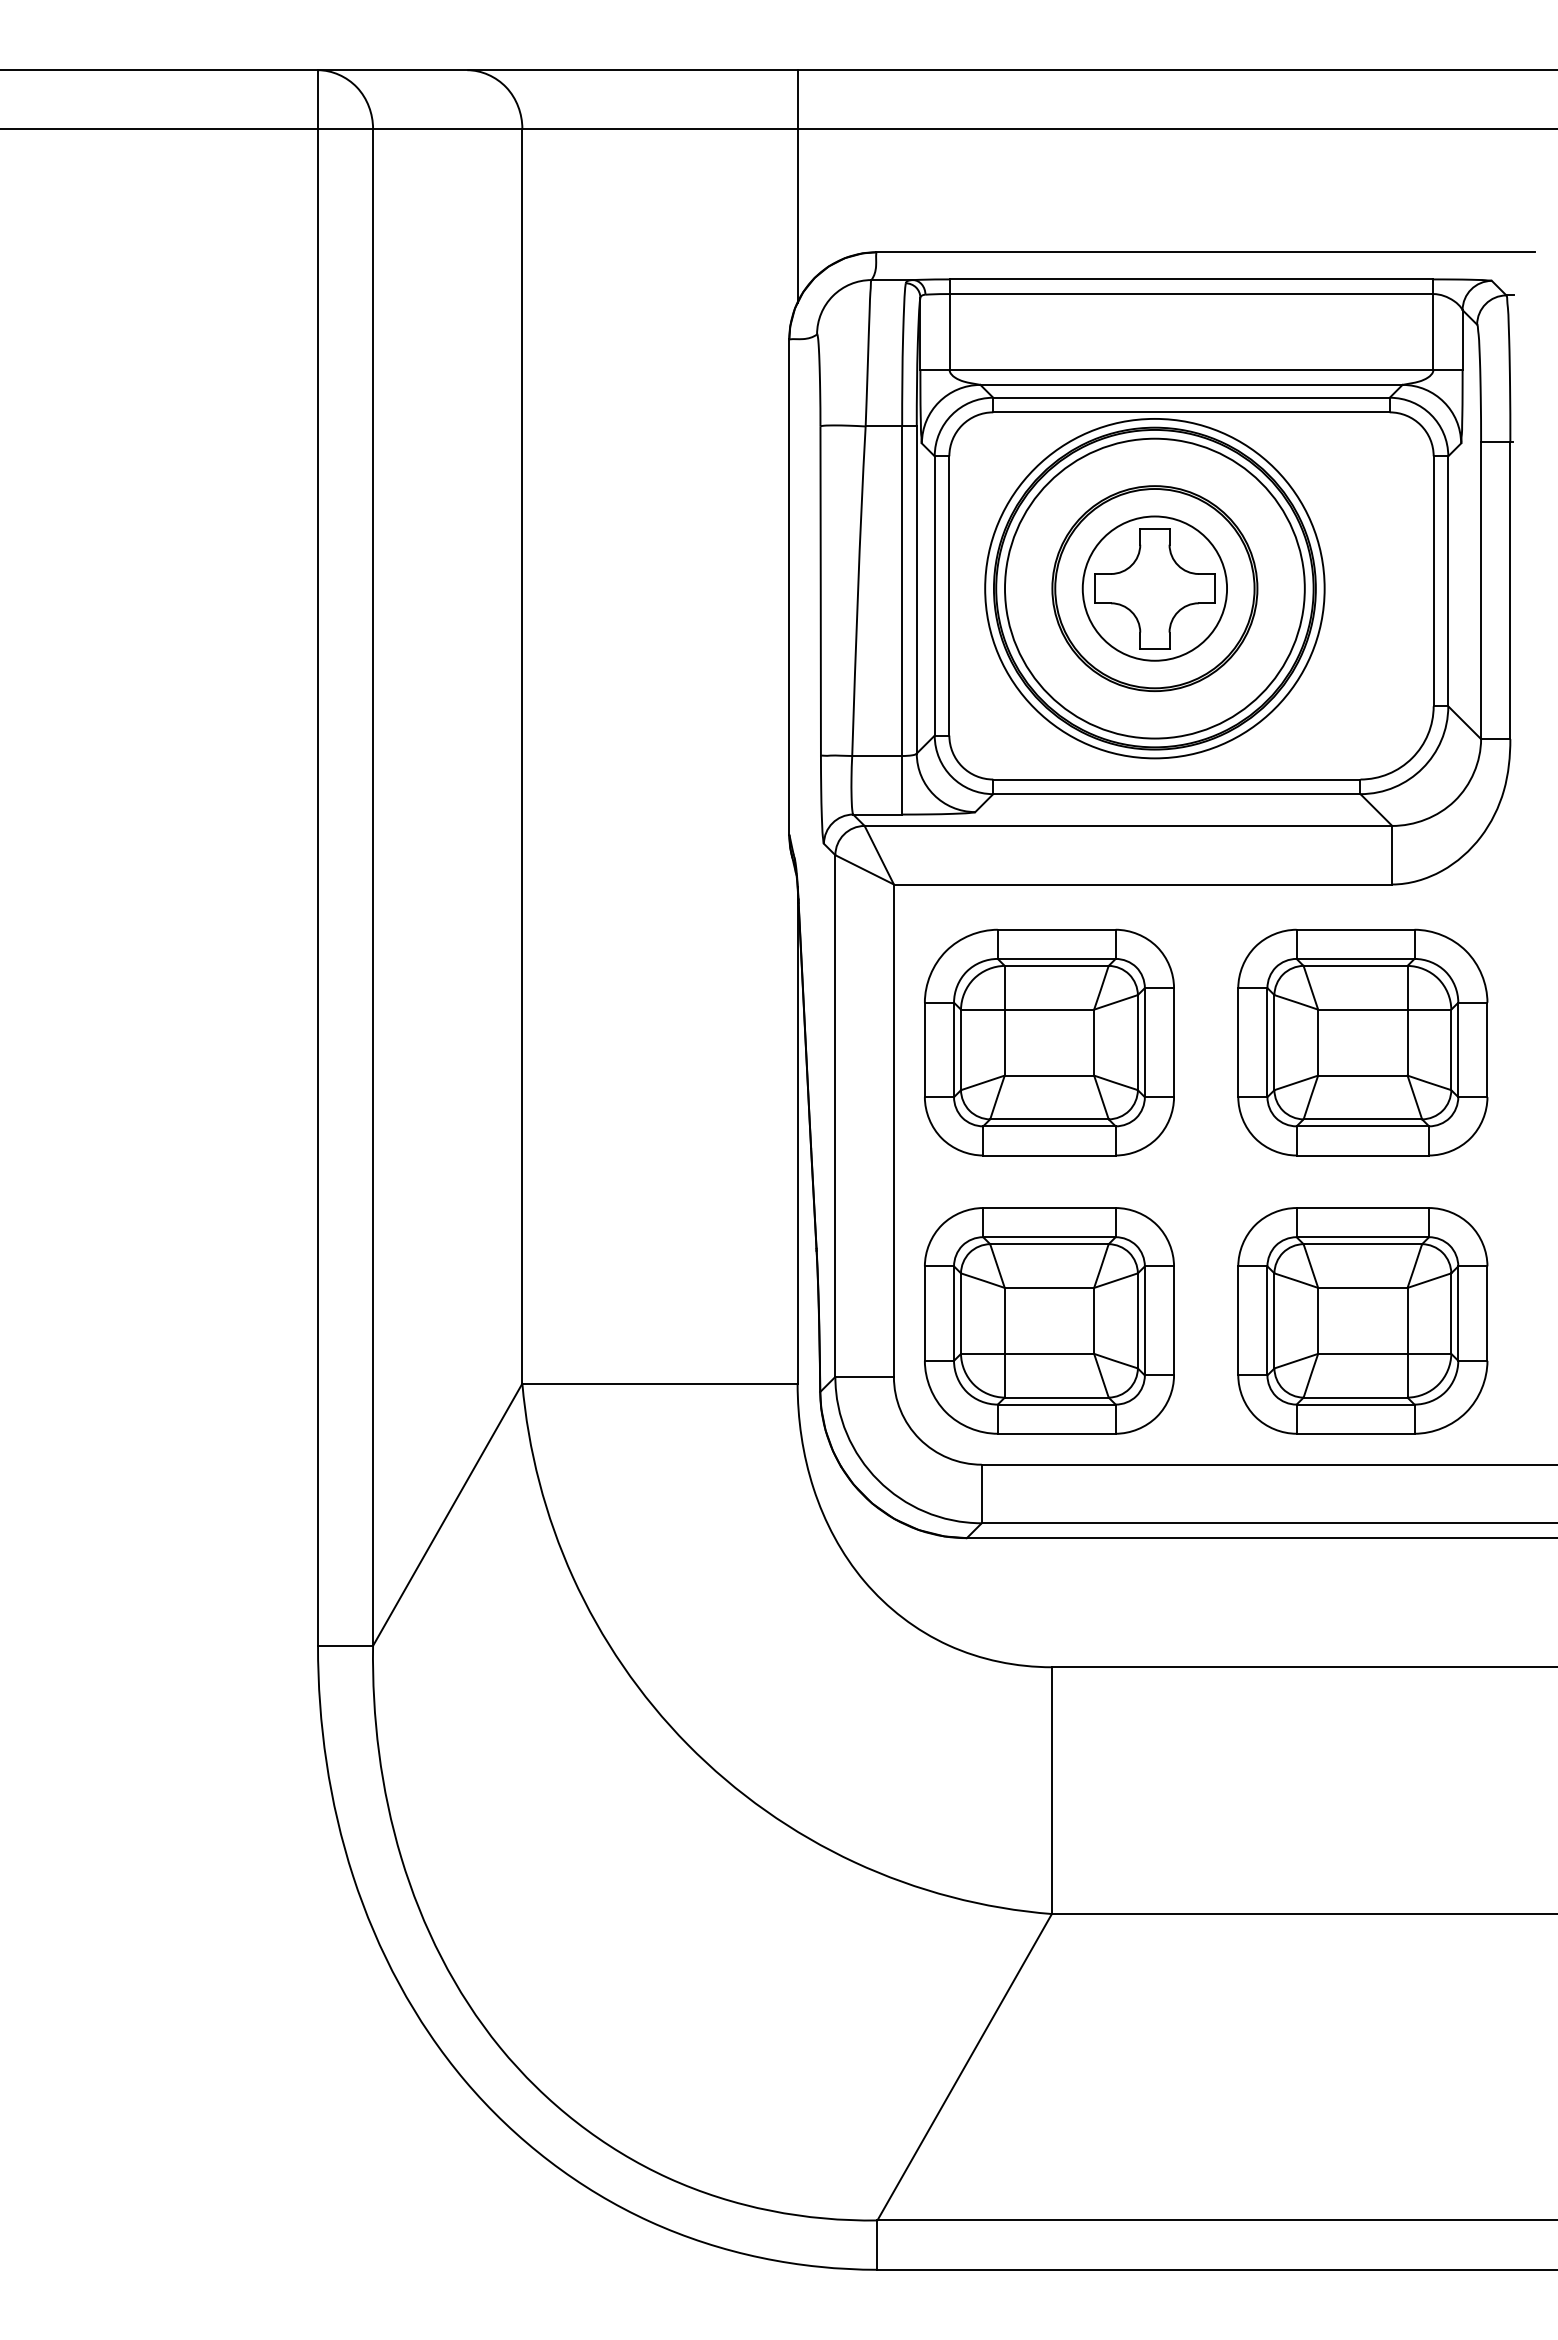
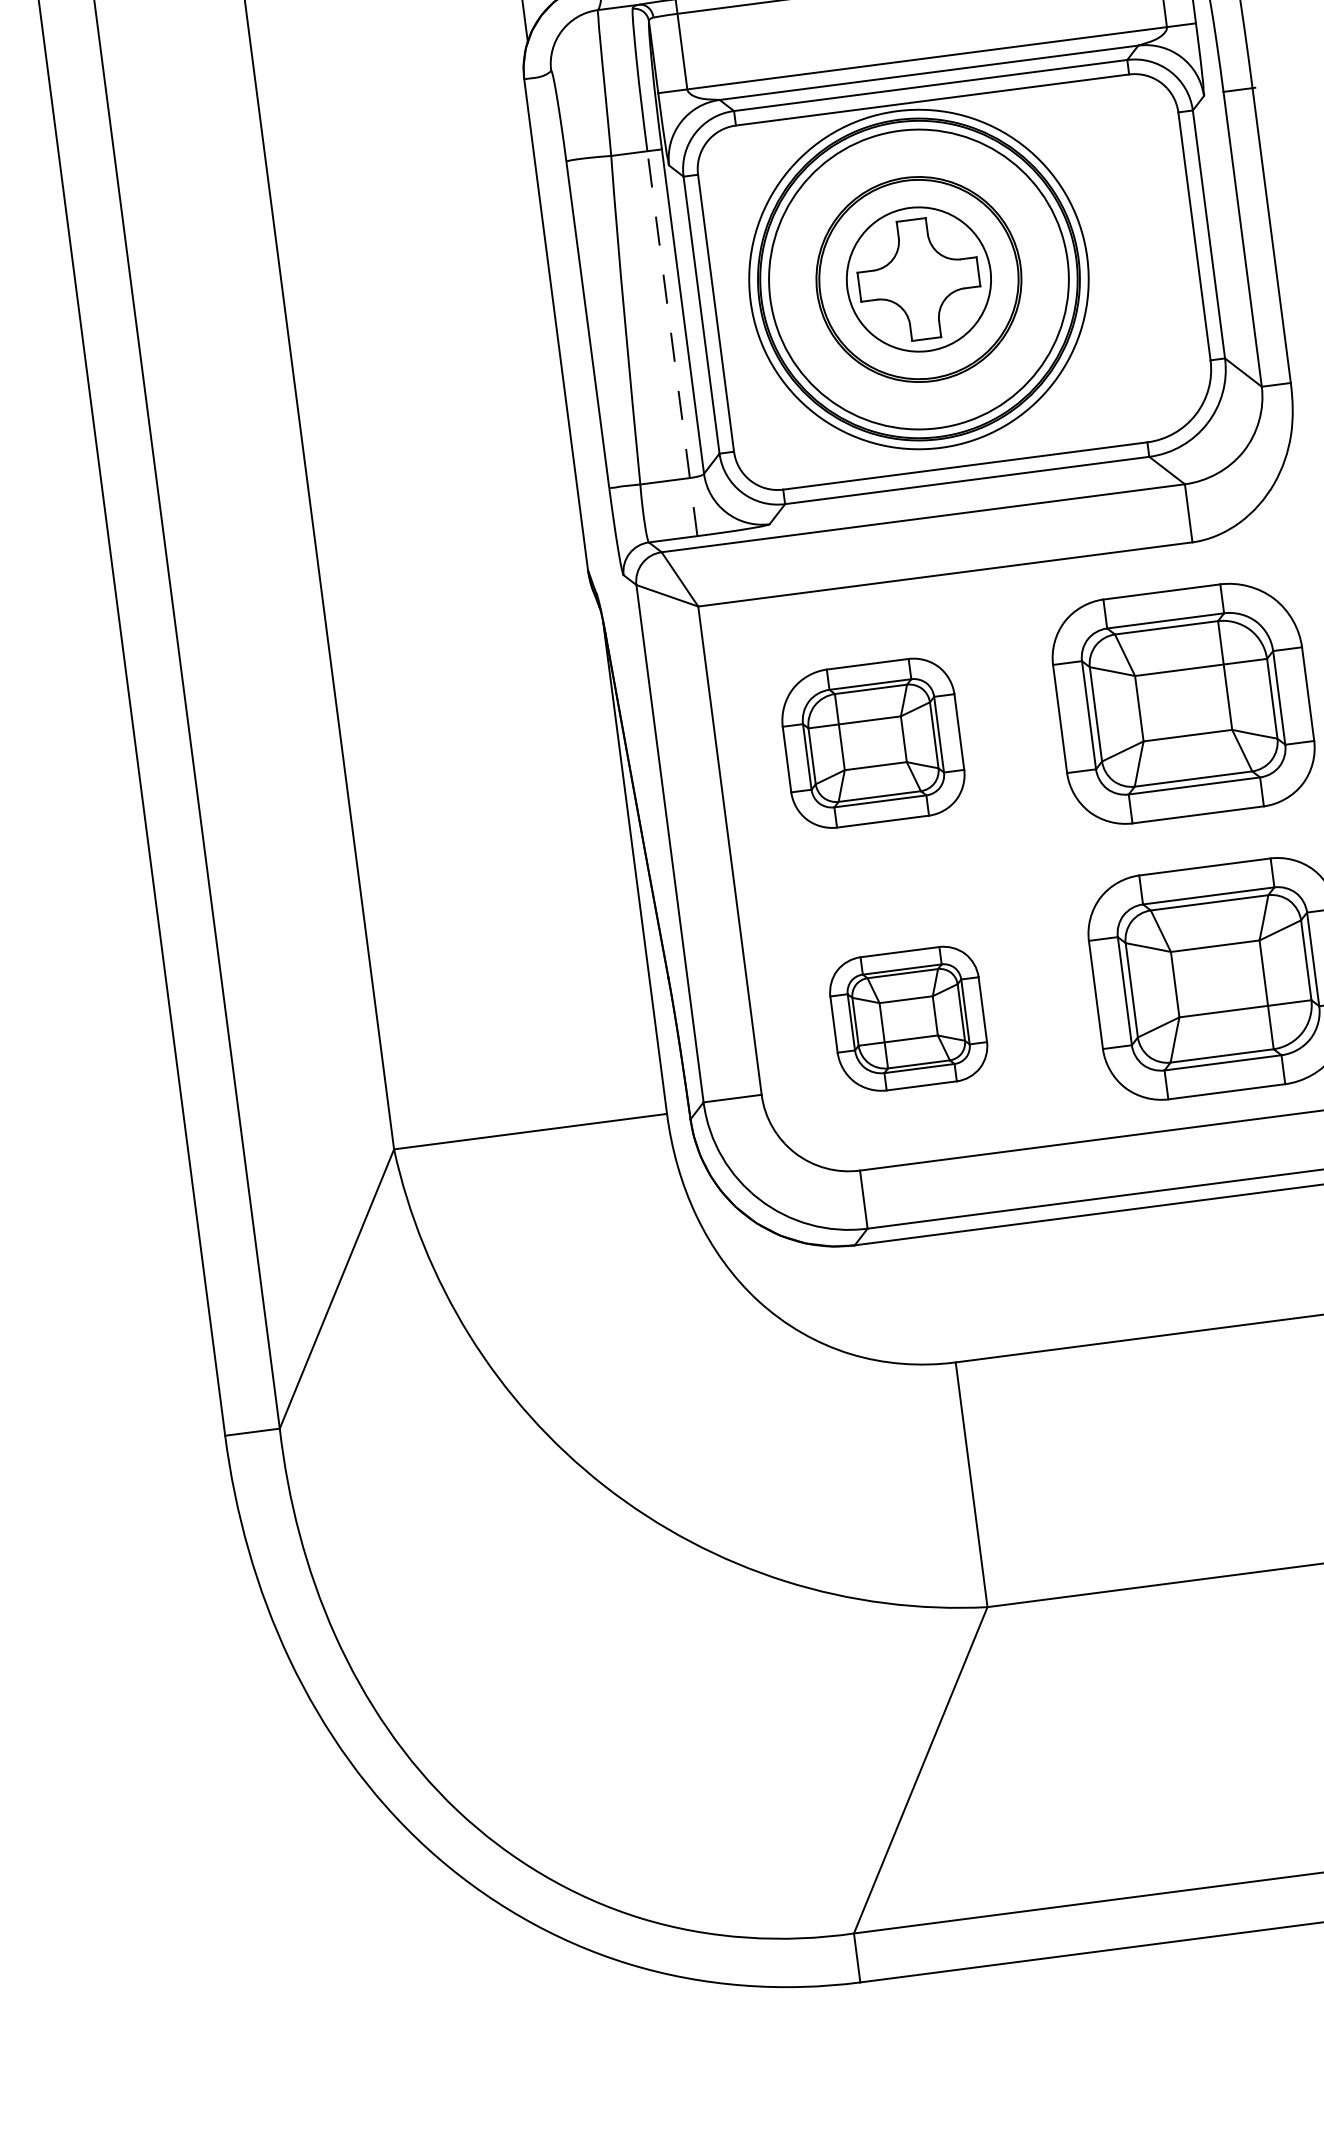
line: (902, 620) -> (672, 343), solid -> dashed
part: (1049, 1042) -> (872, 743), size x0.7
part: (1049, 1320) -> (908, 1018), size x0.6

